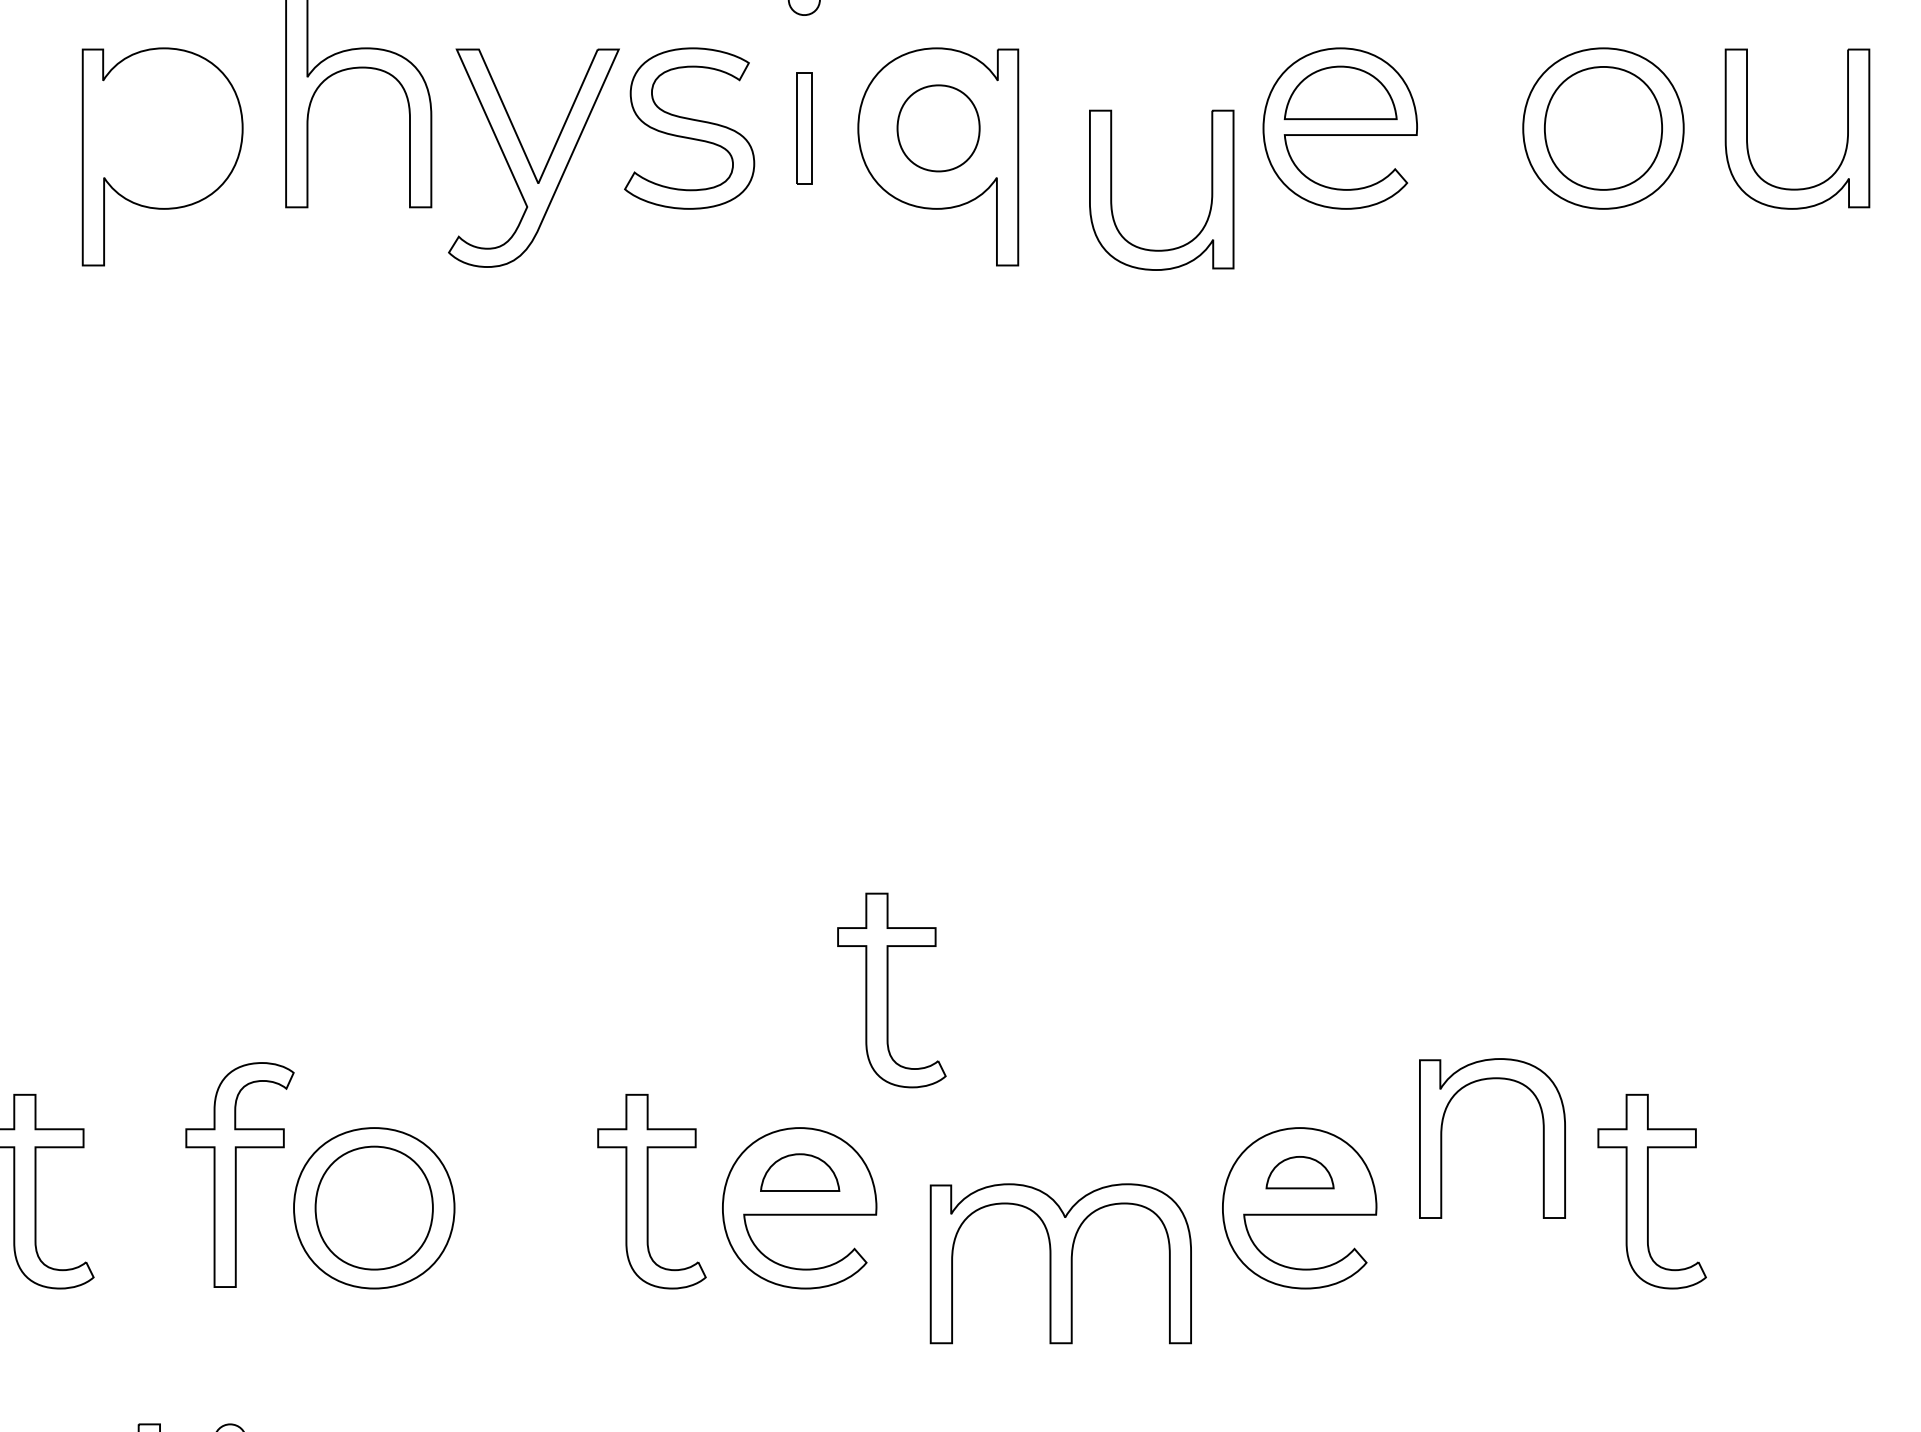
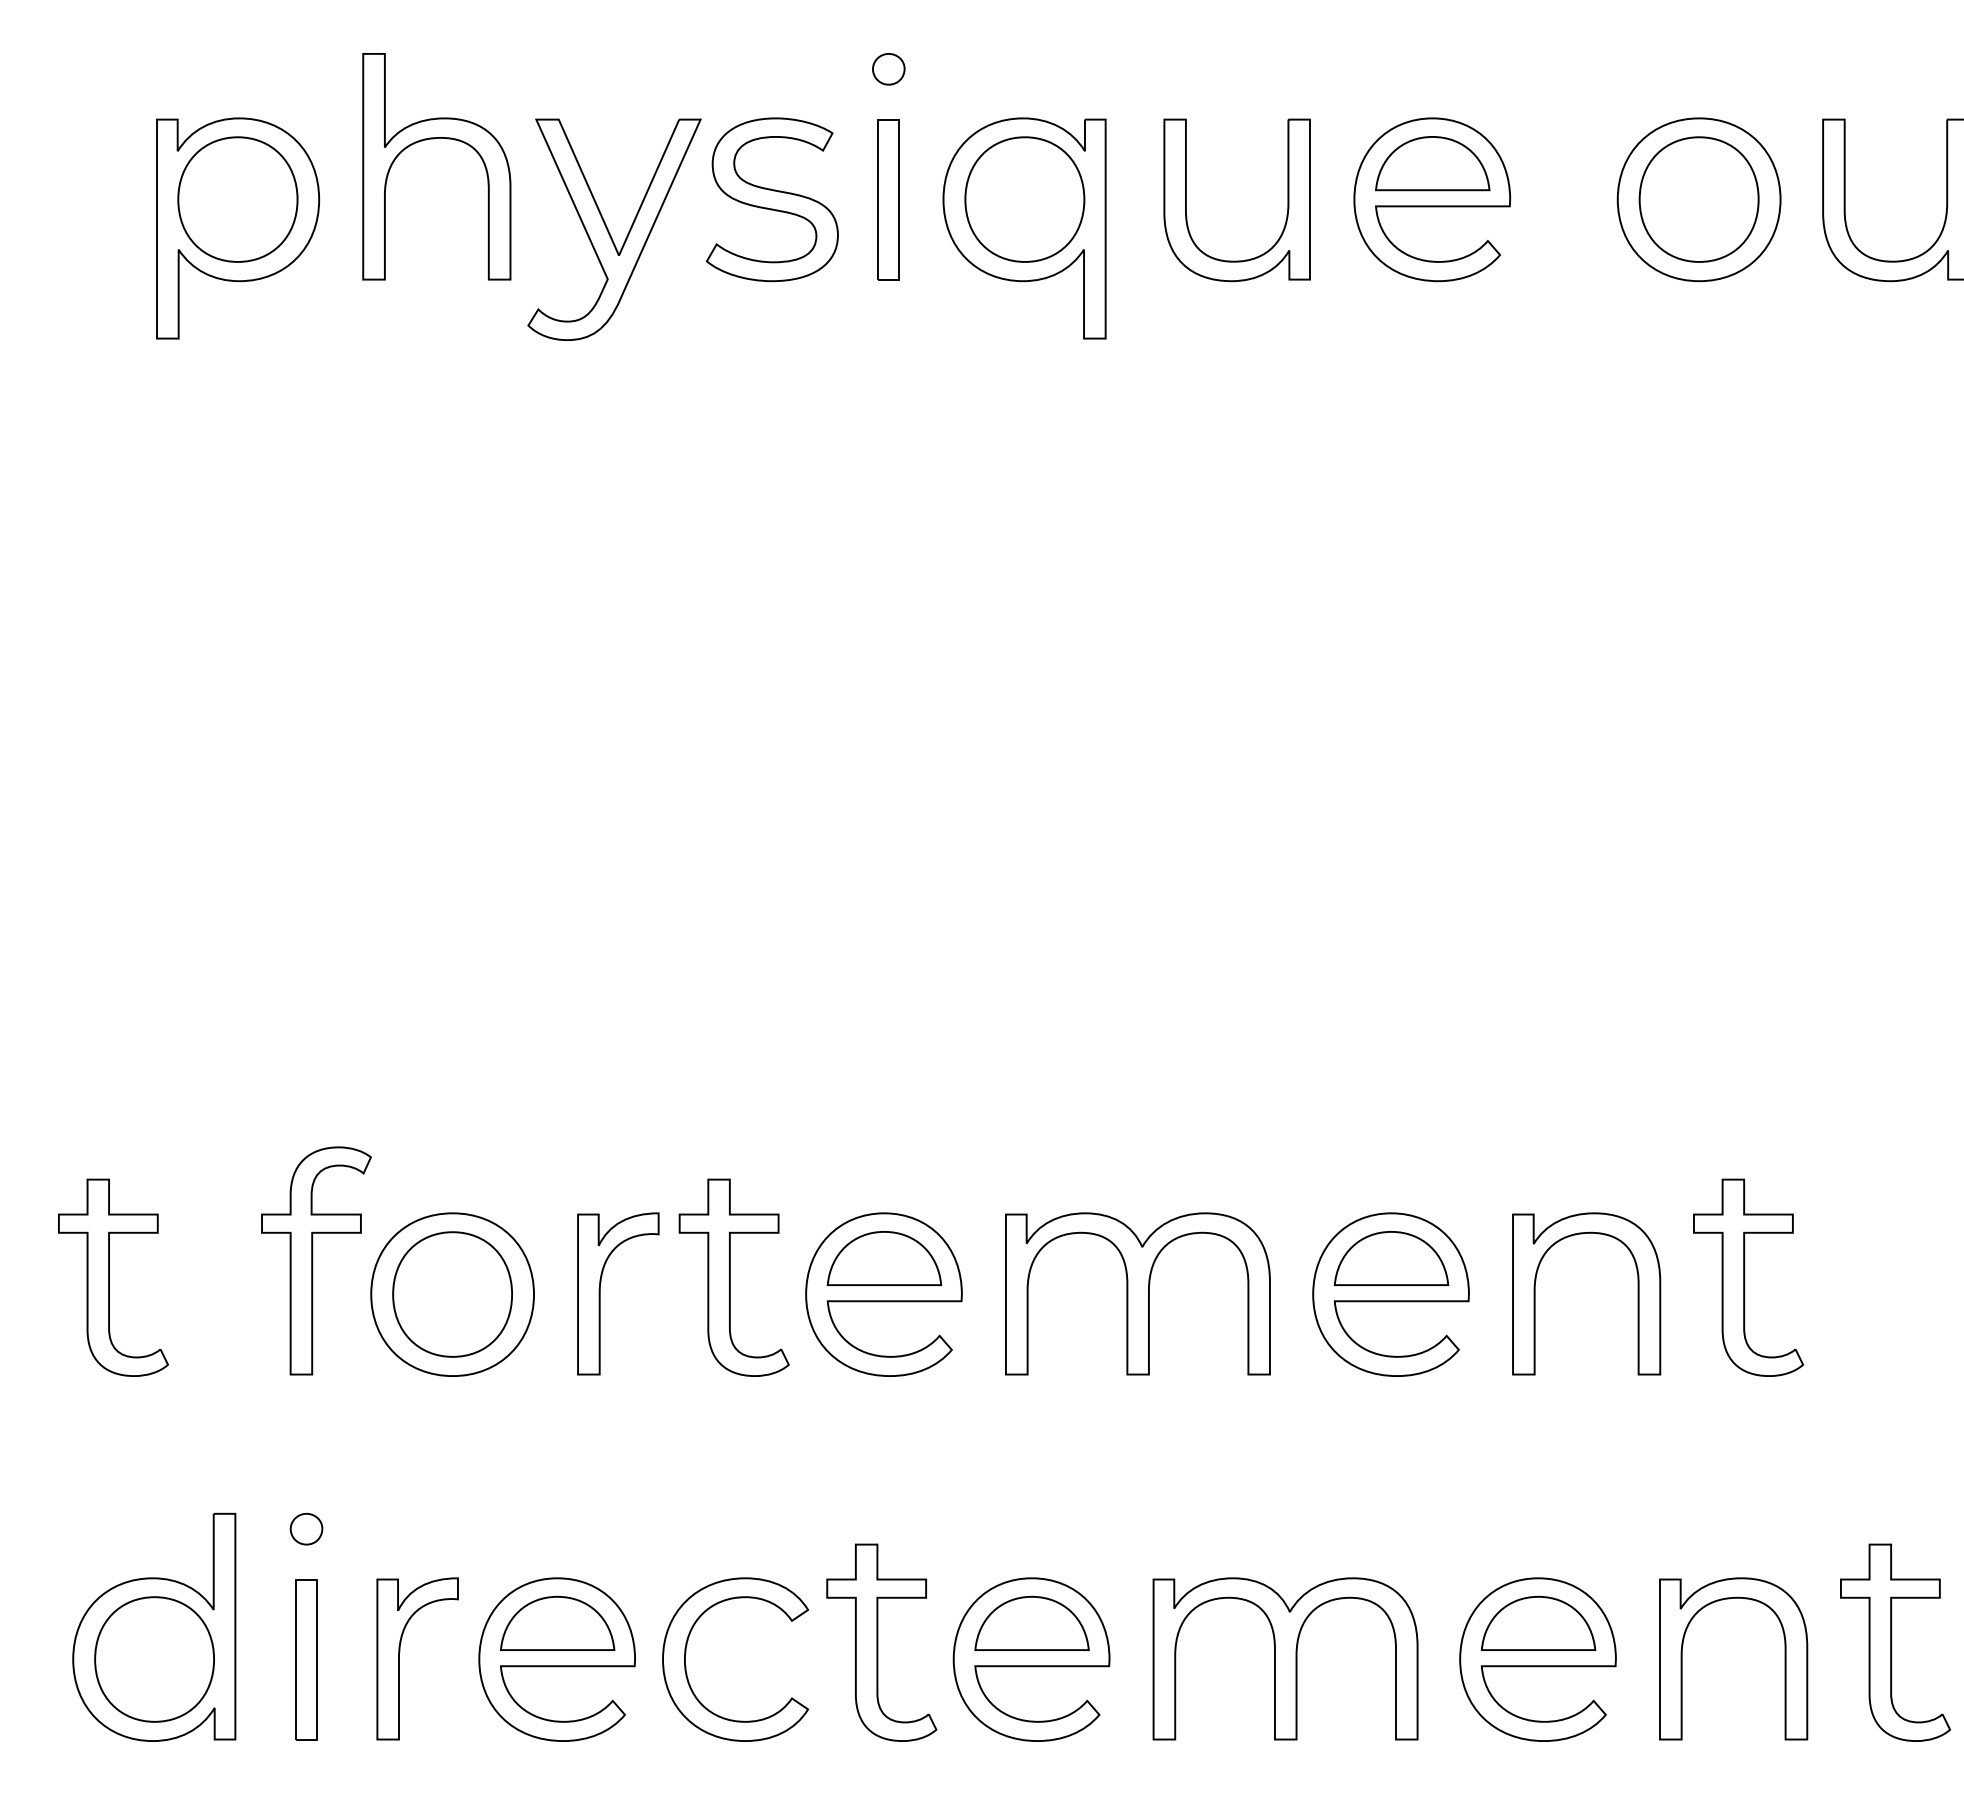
part: (162, 128) -> (237, 199), added
part: (804, 128) -> (888, 199), size x1.43
part: (938, 128) -> (1024, 199), size x1.43
part: (1111, 190) -> (1186, 200), moved
part: (891, 990) -> (977, 1073), removed
part: (1442, 1138) -> (1535, 1293), moved
part: (800, 1172) -> (884, 1258), size x1.43
part: (1300, 1172) -> (1391, 1258), size x1.67
part: (520, 1207) -> (600, 1293), added
part: (1060, 1263) -> (1137, 1293), moved

